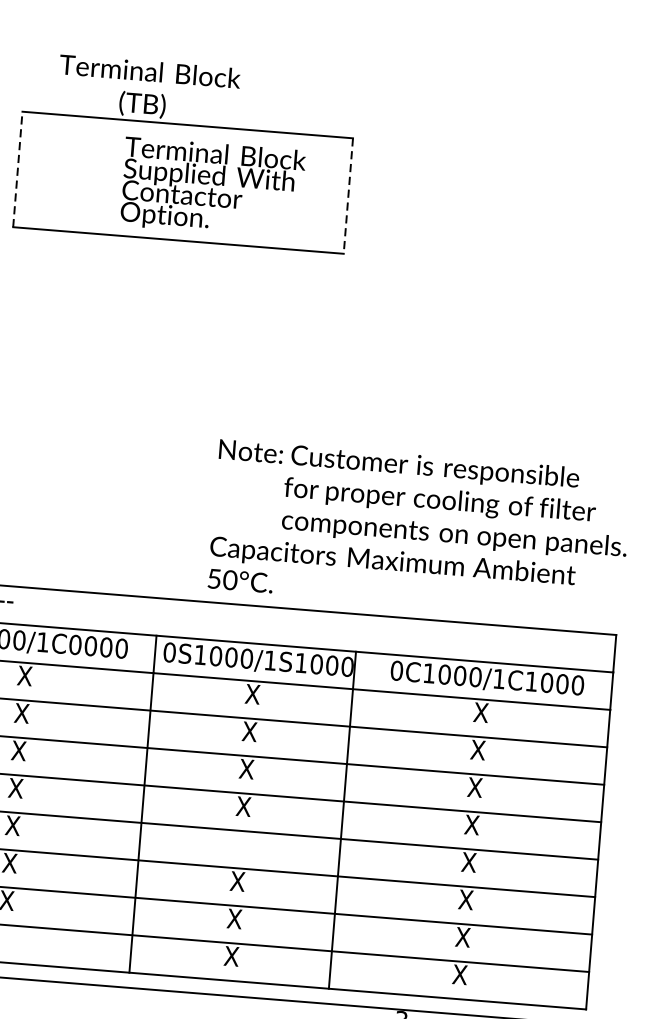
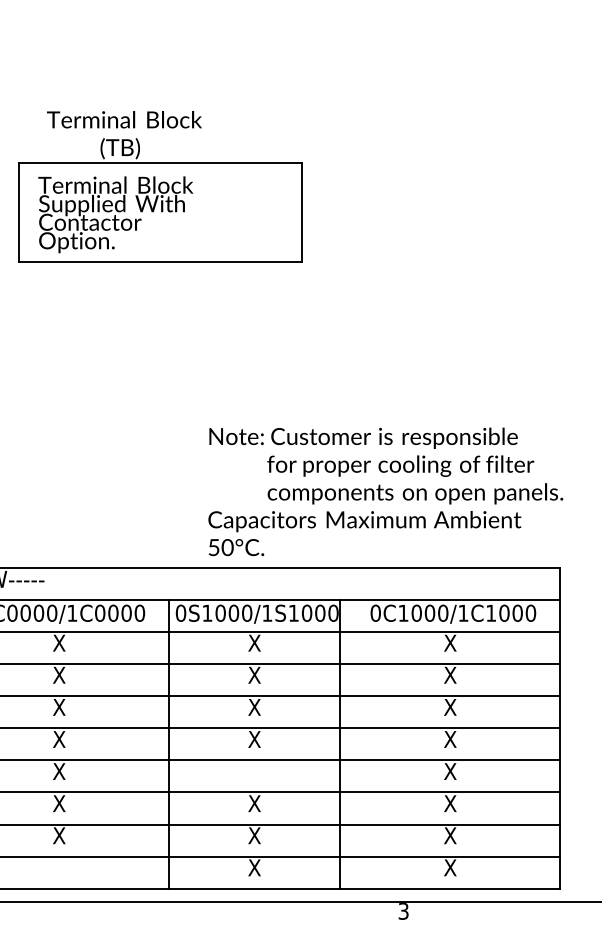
line: (17, 168) -> (18, 211), dashed -> solid
text: (212, 187) -> (115, 214), moved
line: (347, 196) -> (301, 212), dashed -> solid

